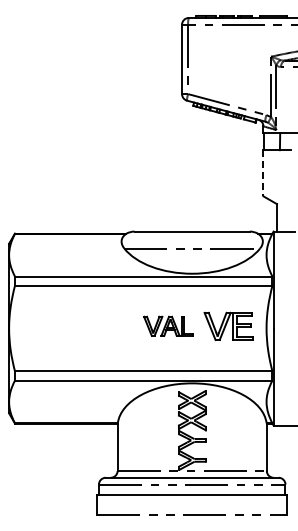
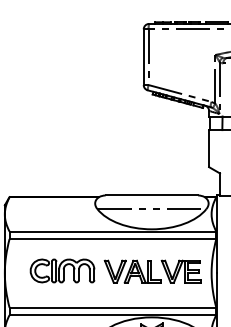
line: (263, 173) -> (209, 148), dashed -> solid
part: (80, 325) -> (62, 270), added
part: (168, 325) -> (132, 270), size x1.43

